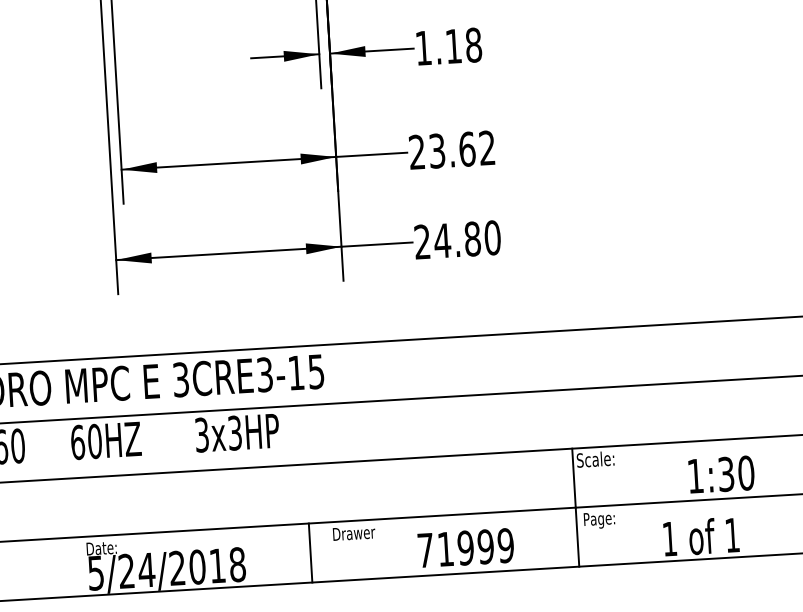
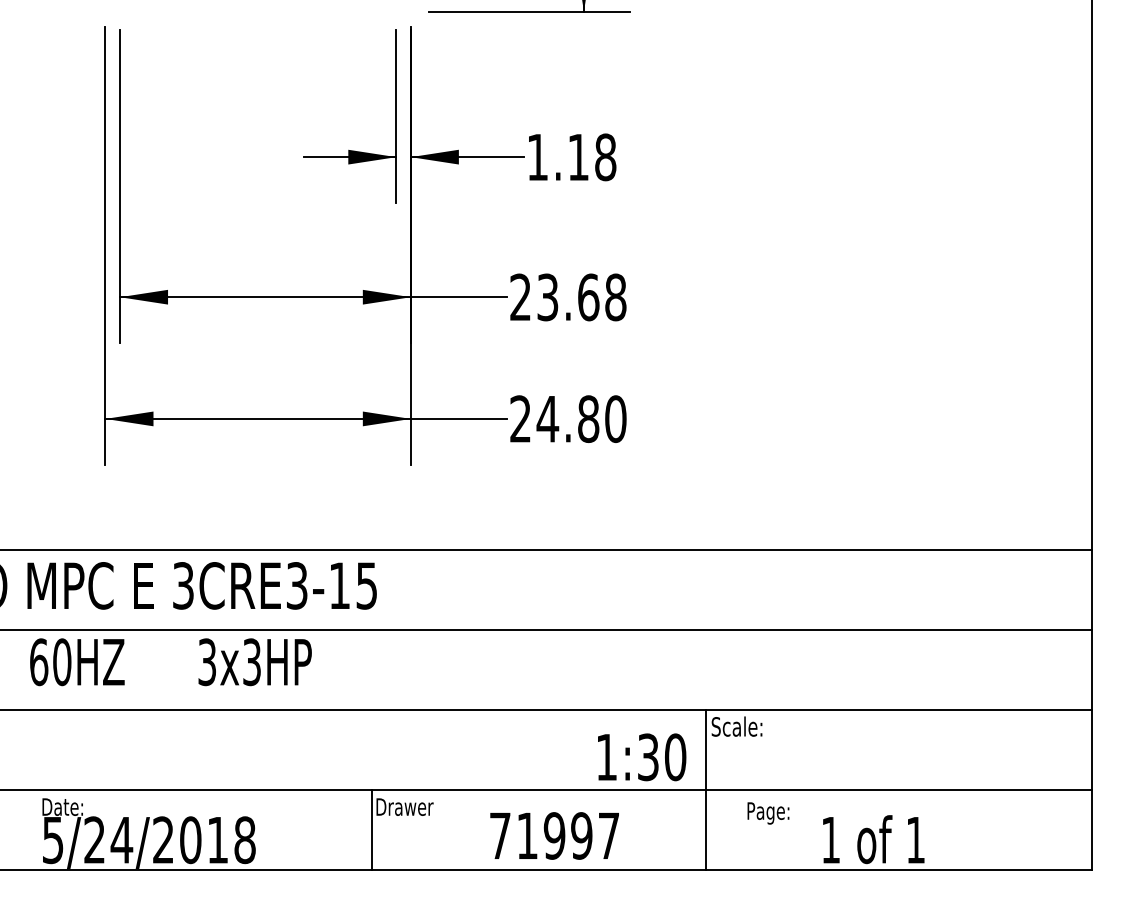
text: (487, 148) -> (615, 297), 23.62 -> 23.68
text: (721, 474) -> (642, 757), moved
text: (599, 520) -> (768, 813), moved
text: (505, 545) -> (608, 835), 71999 -> 71997
line: (310, 553) -> (371, 830), moved

